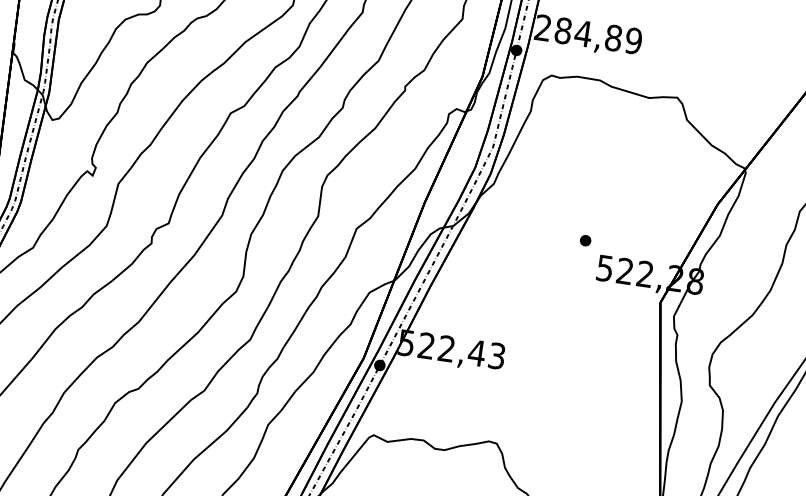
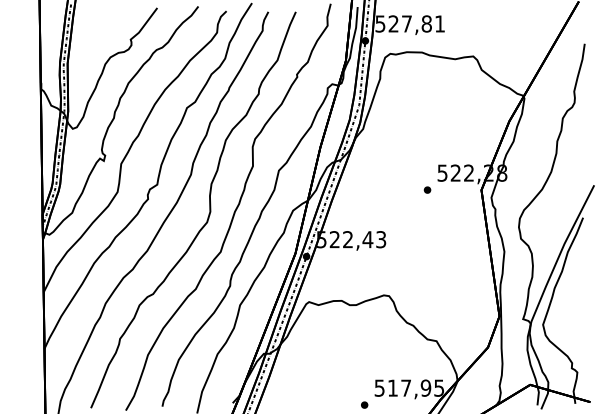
text: (588, 33) -> (410, 23), 284,89 -> 527,81
part: (585, 239) -> (427, 189), moved

